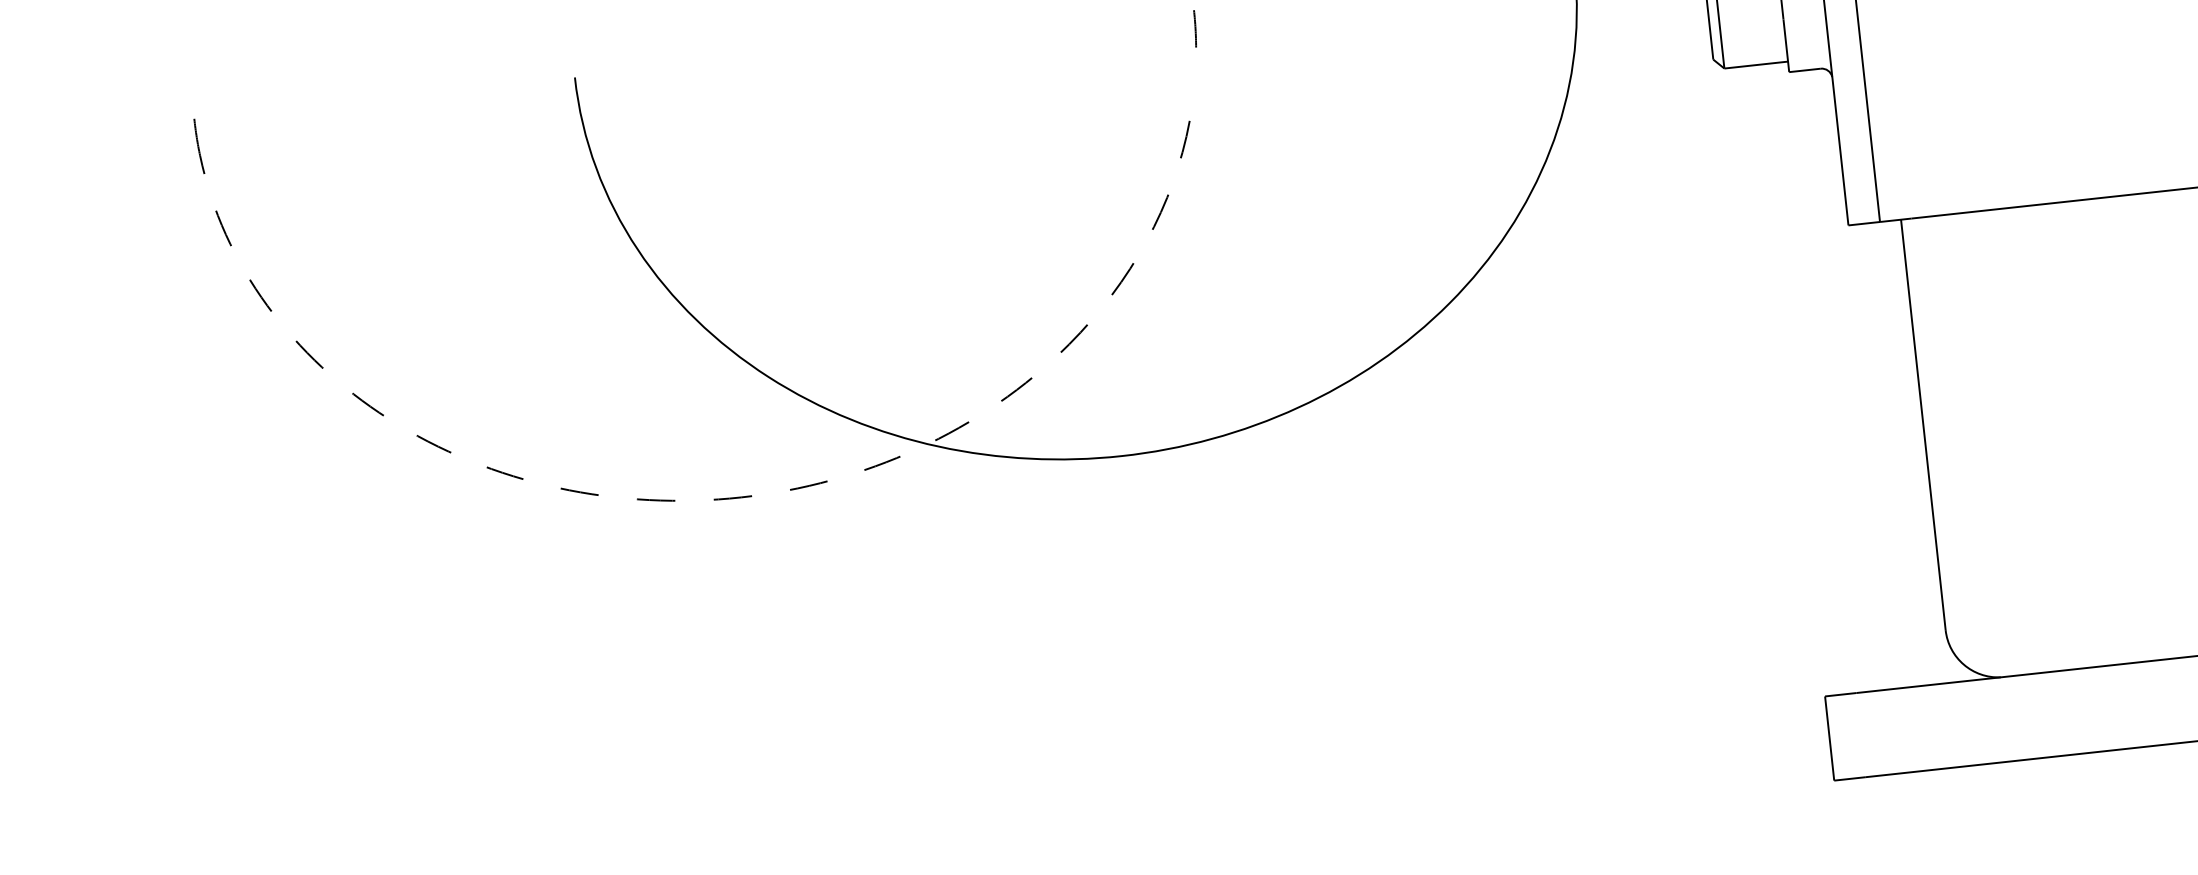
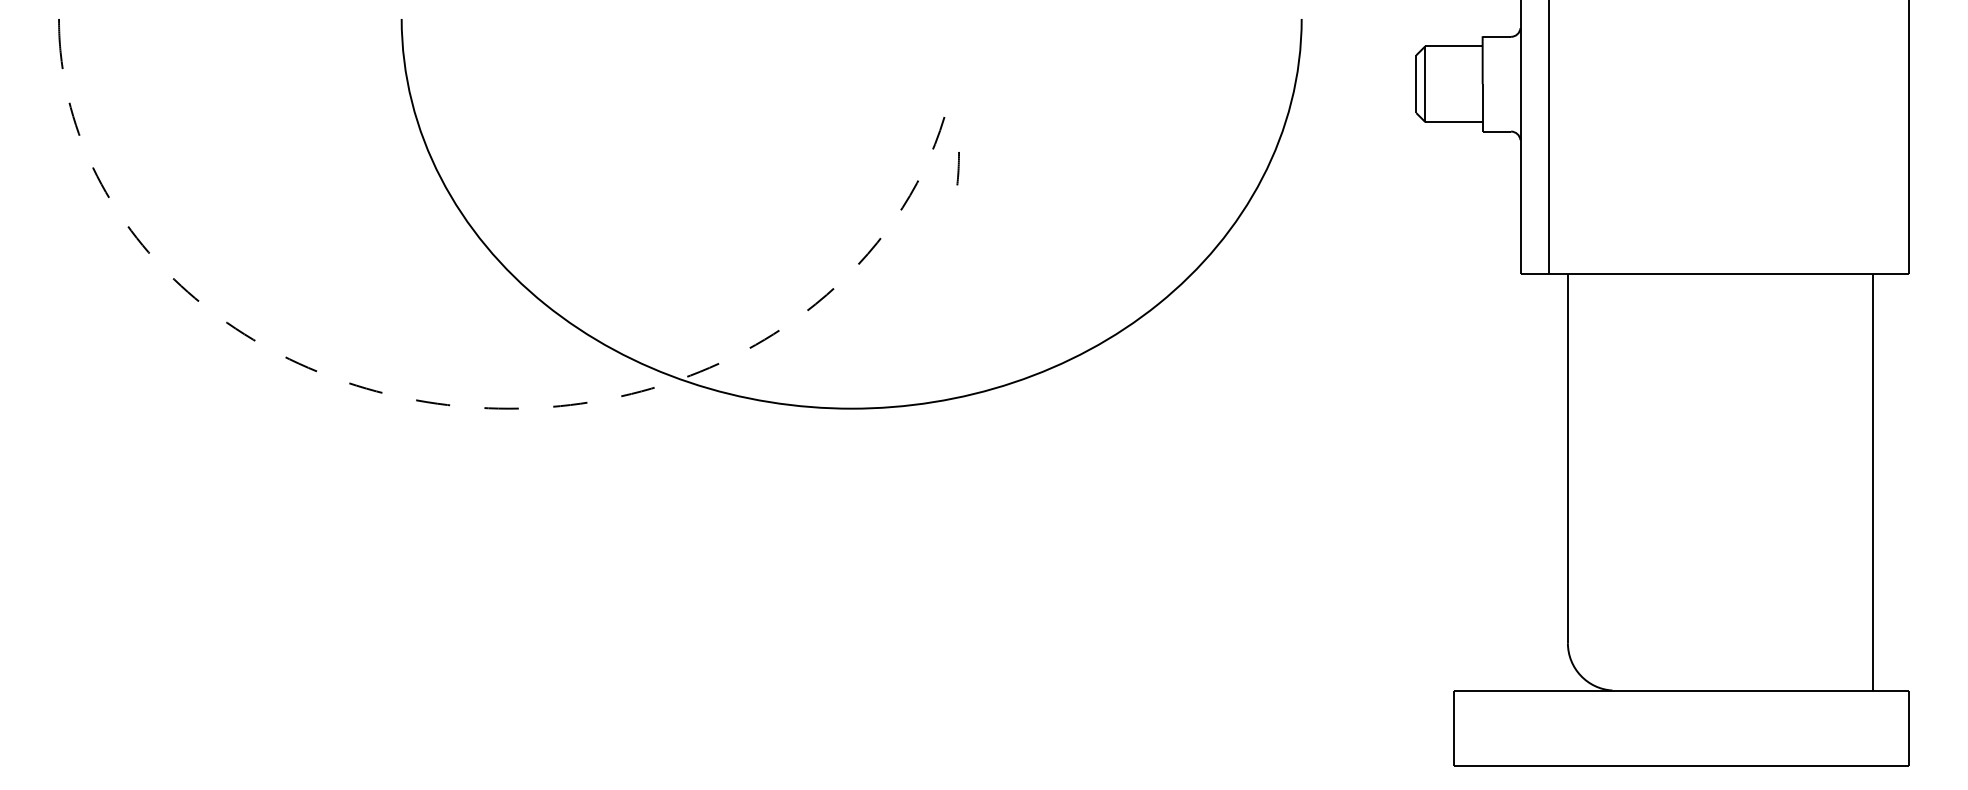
line: (1194, 28) -> (957, 168), moved

